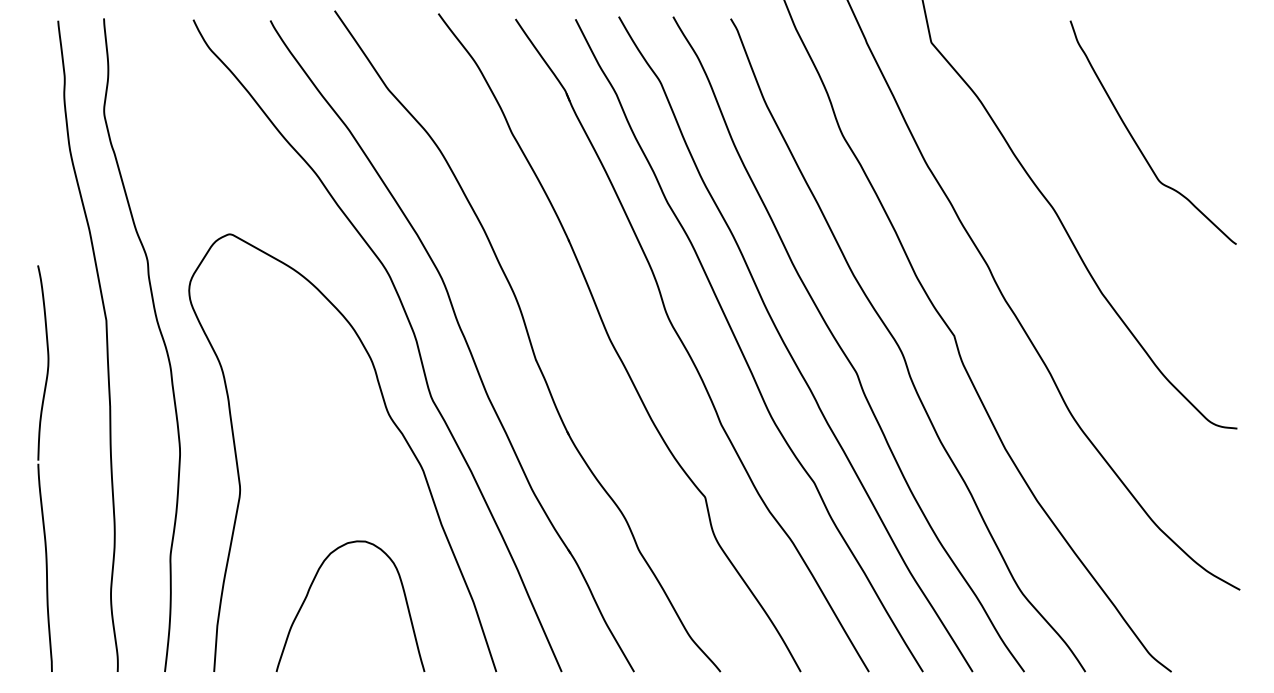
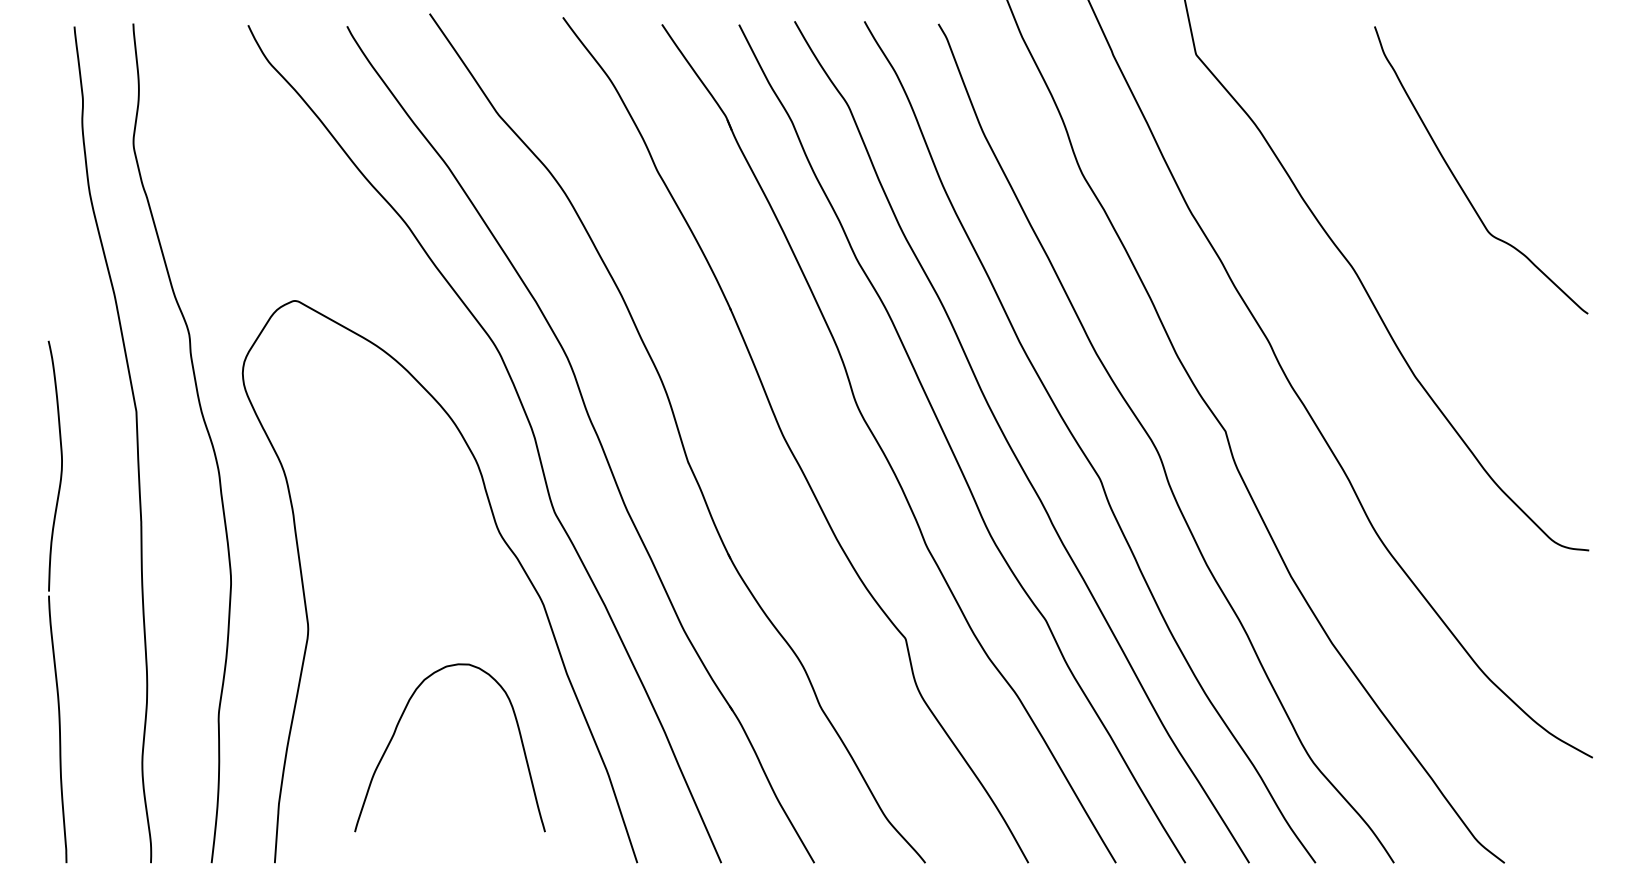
curve: (311, 587) -> (399, 723), moved

